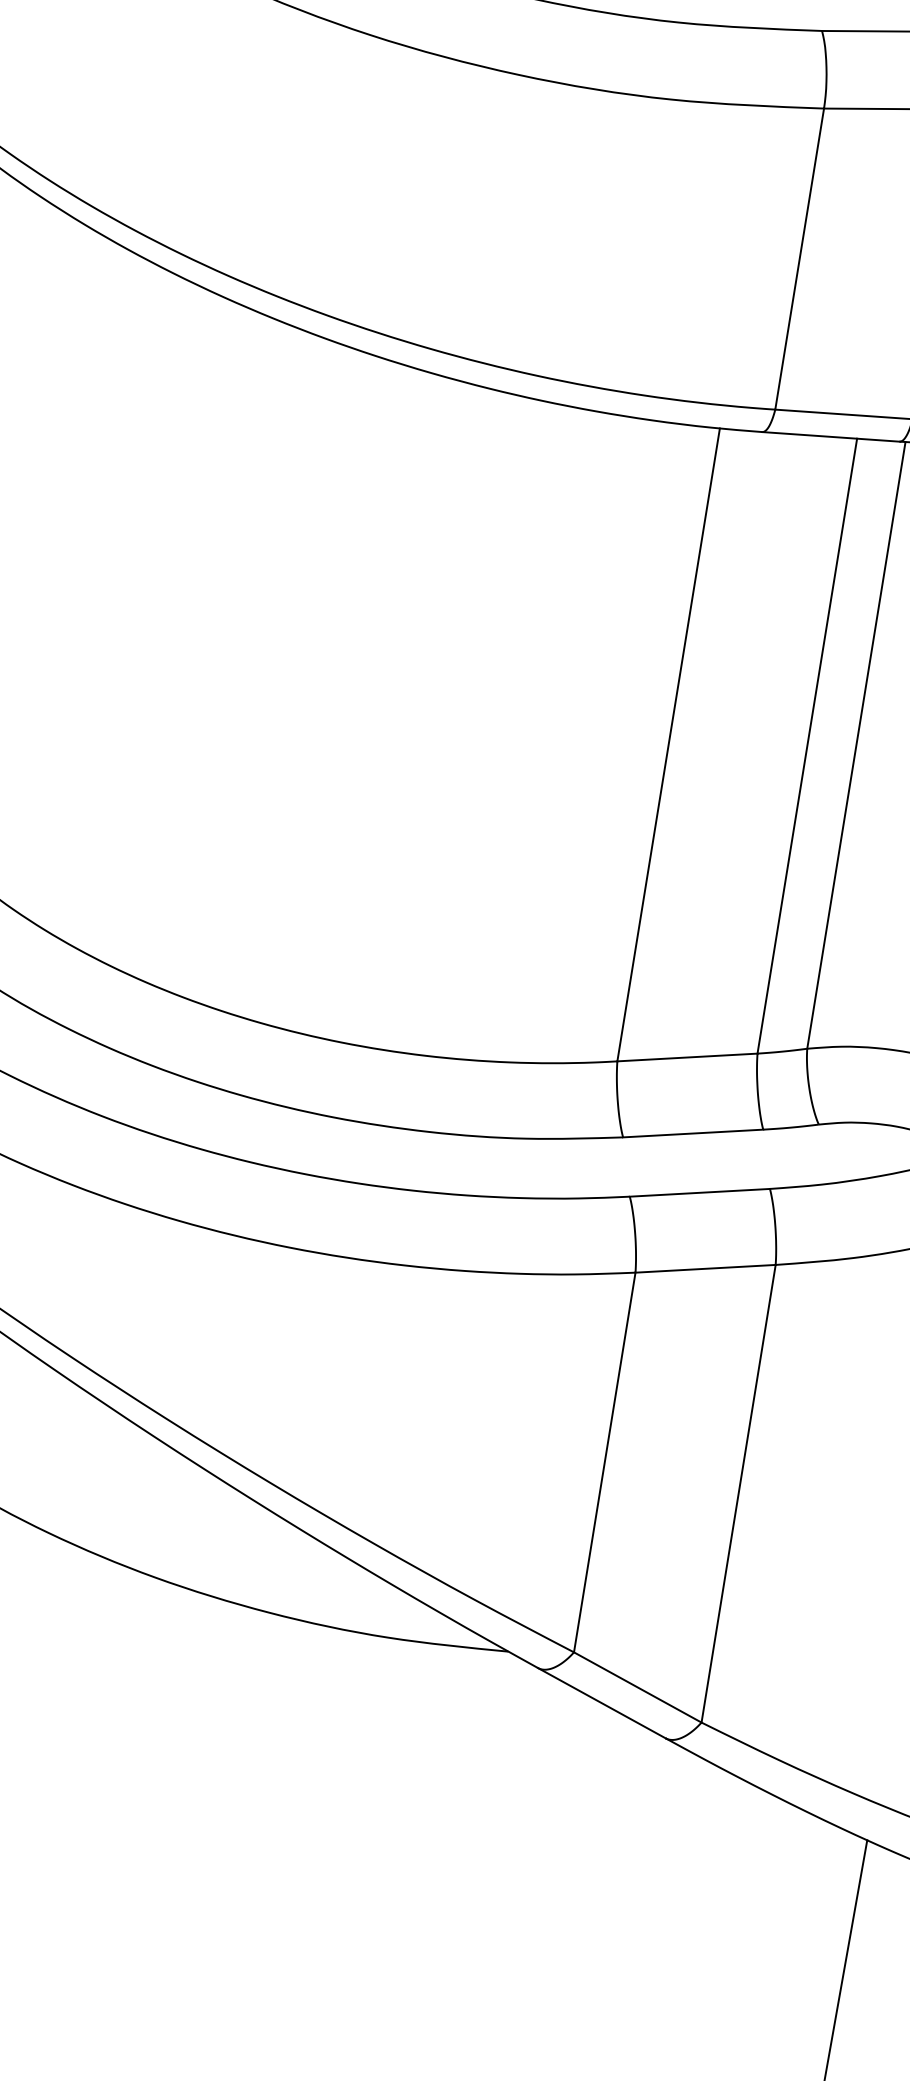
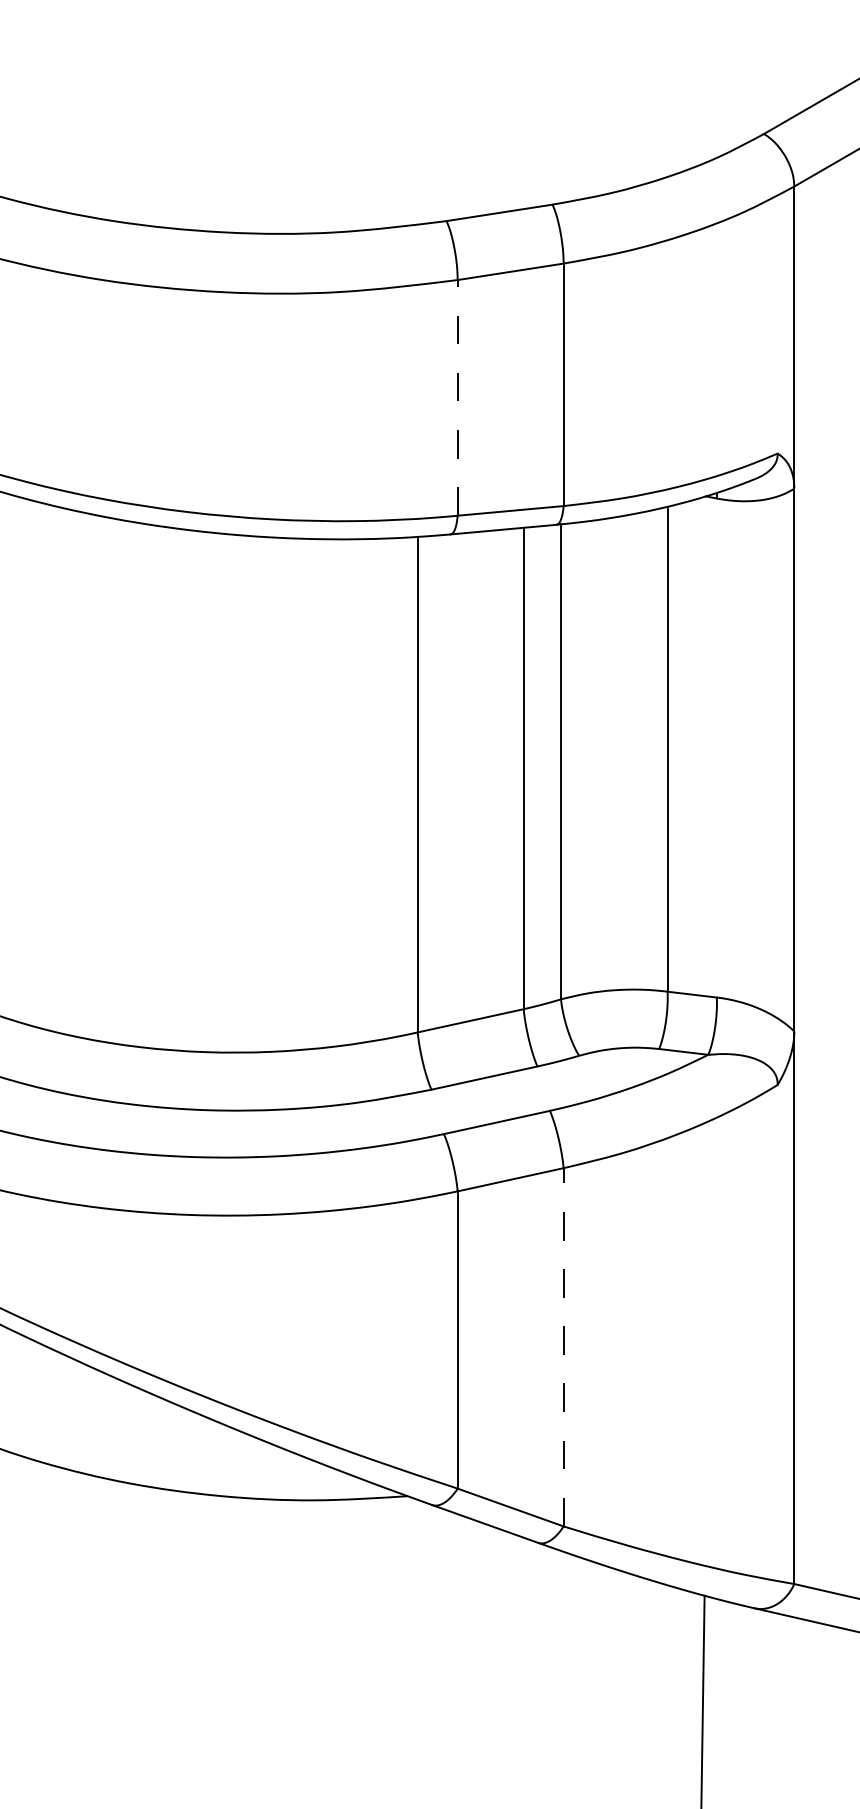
line: (799, 258) -> (457, 397), solid -> dashed
line: (738, 1492) -> (563, 1346), solid -> dashed

